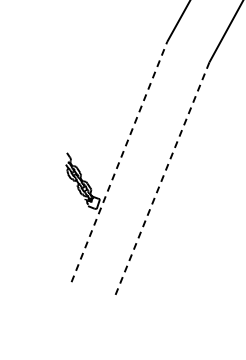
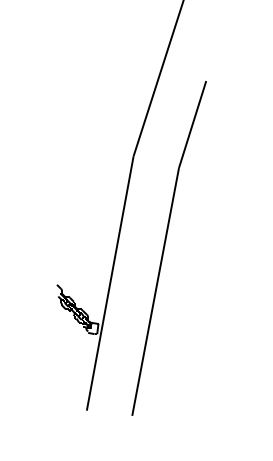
line: (119, 162) -> (110, 283), dashed -> solid
line: (162, 179) -> (155, 292), dashed -> solid

